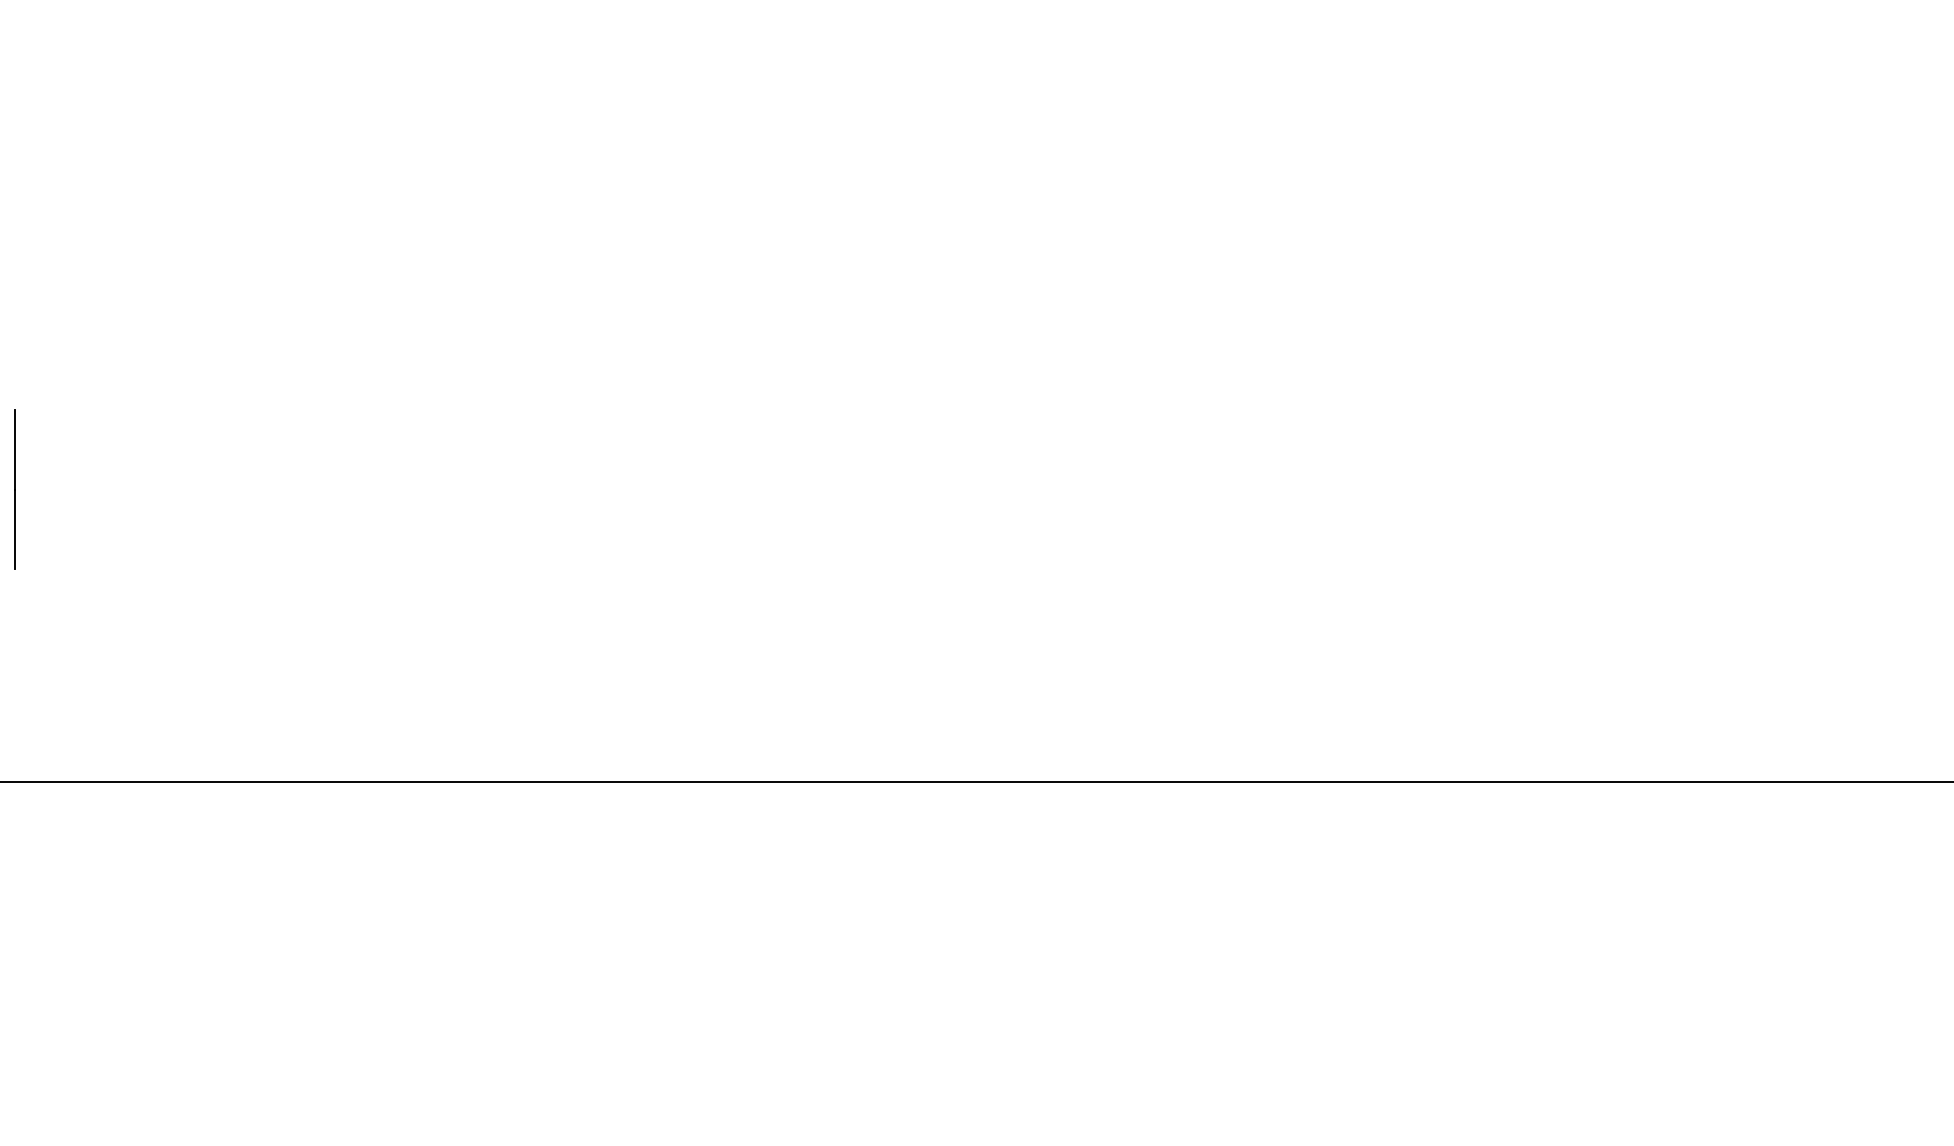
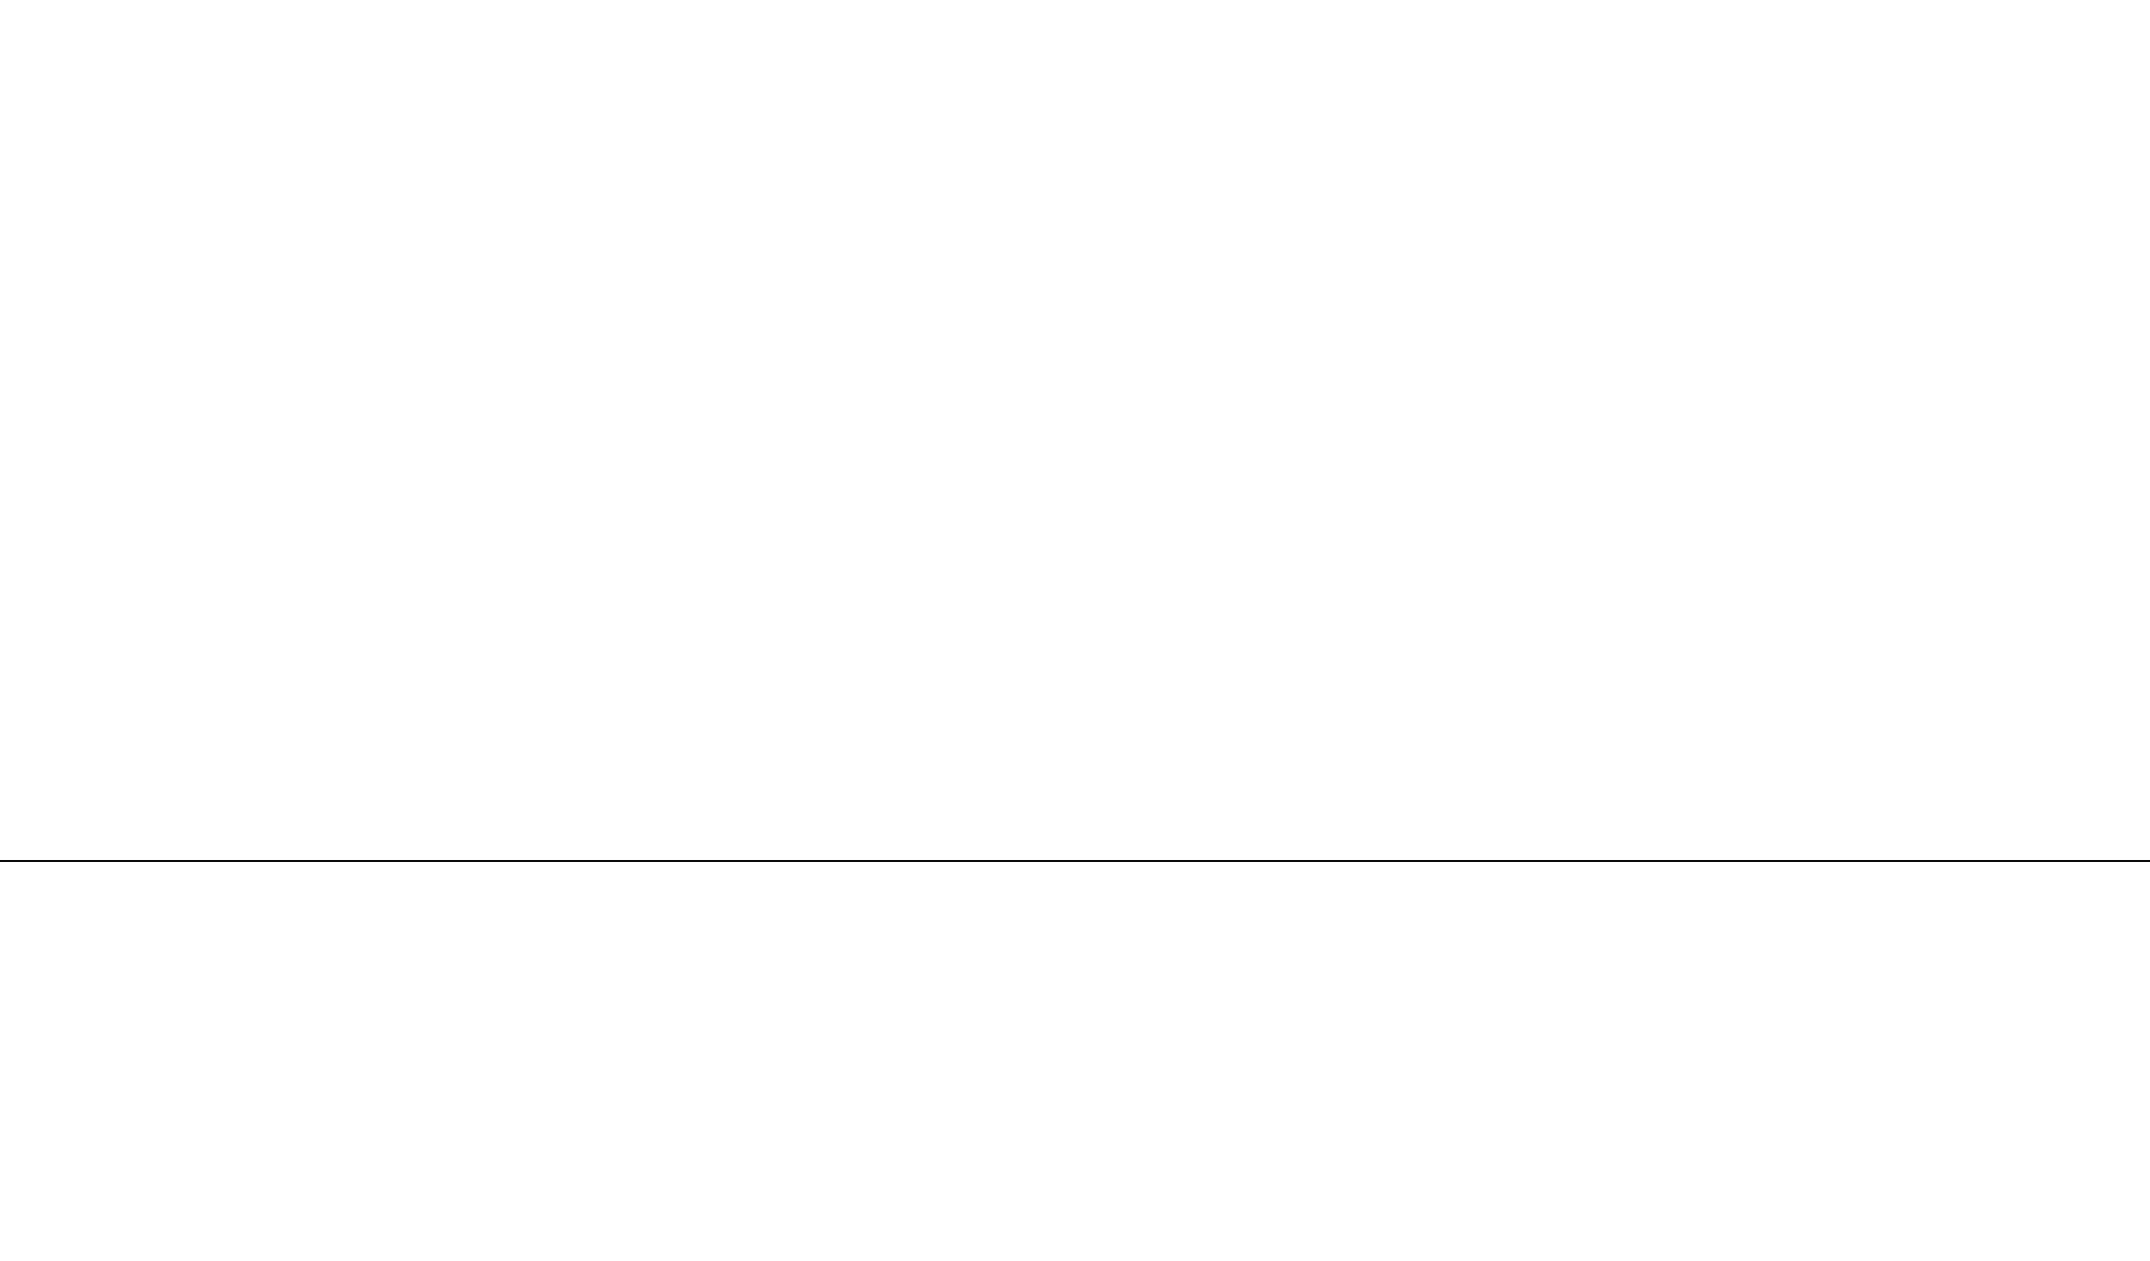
line: (14, 489) -> (15, 538), removed

